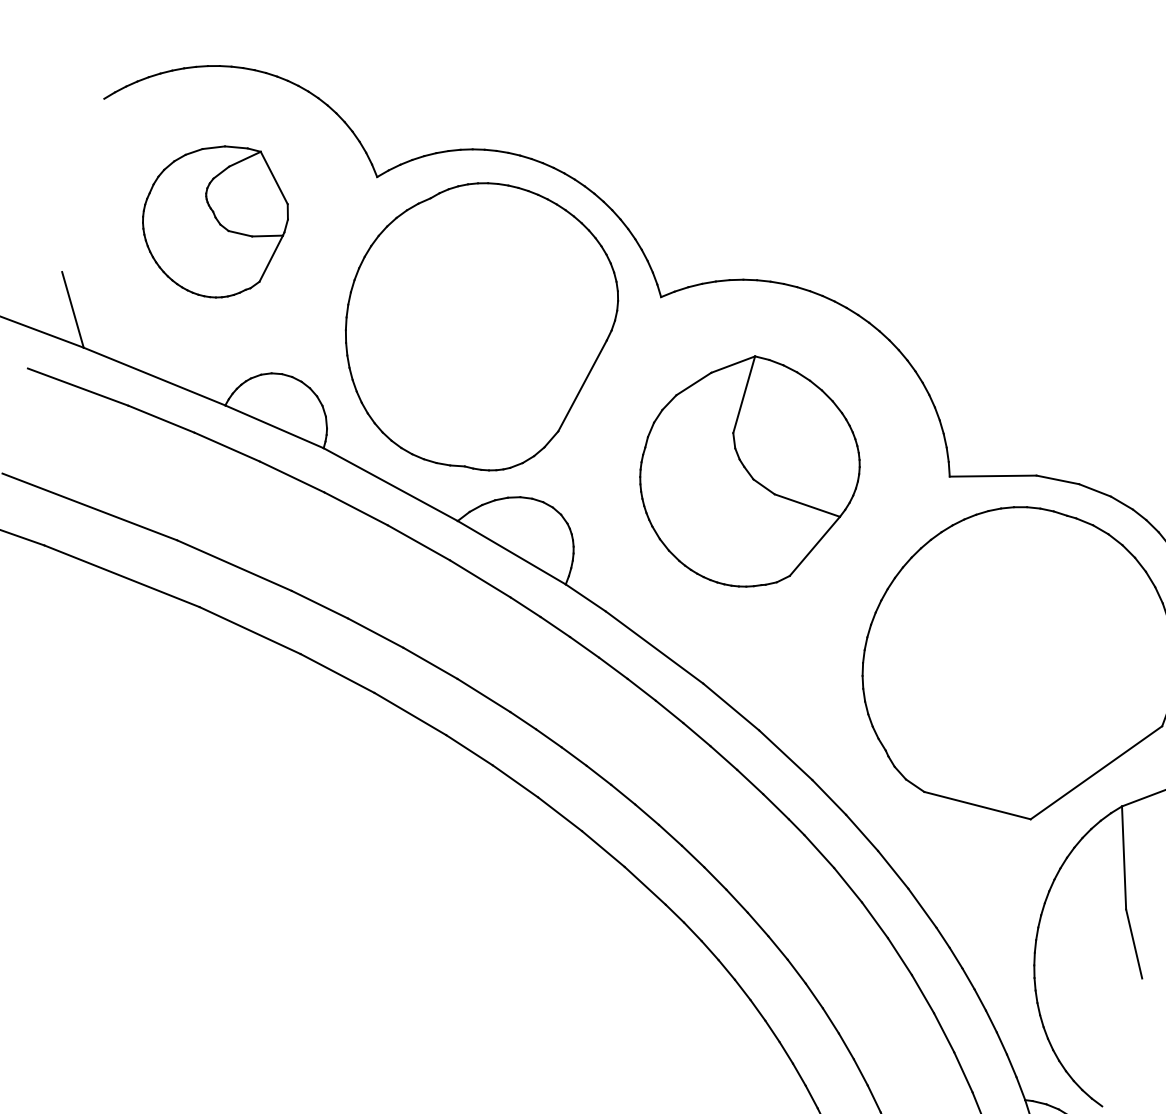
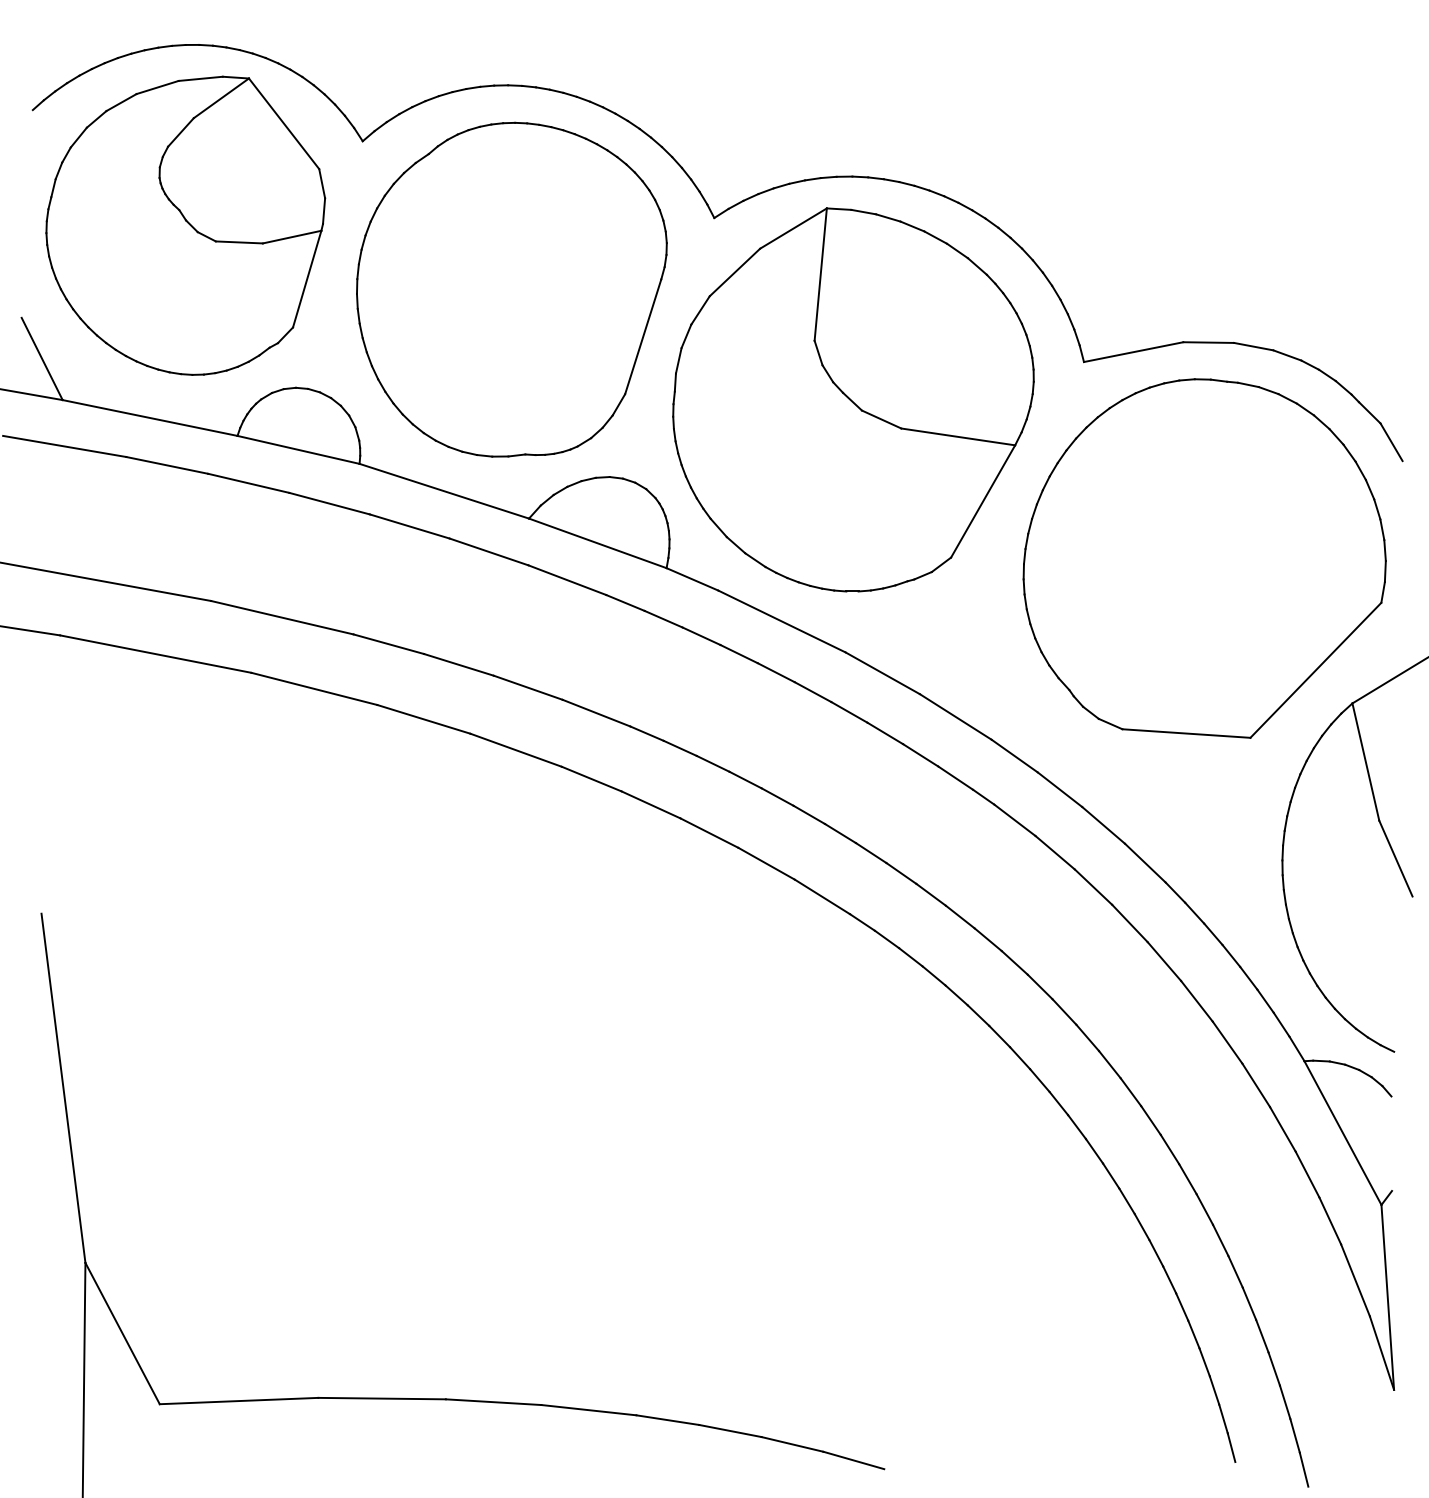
part: (214, 220) -> (185, 225), size x1.67
part: (749, 471) -> (853, 399), size x1.43

